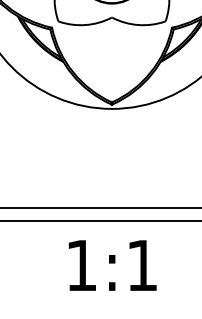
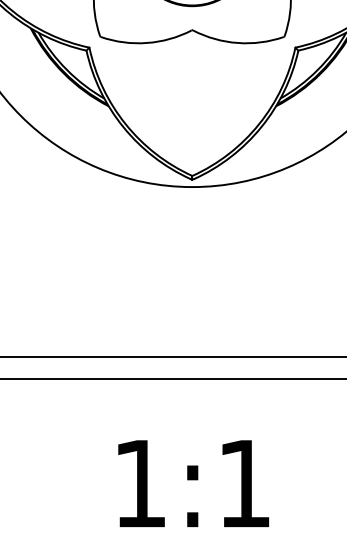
text: (112, 265) -> (193, 483), moved

